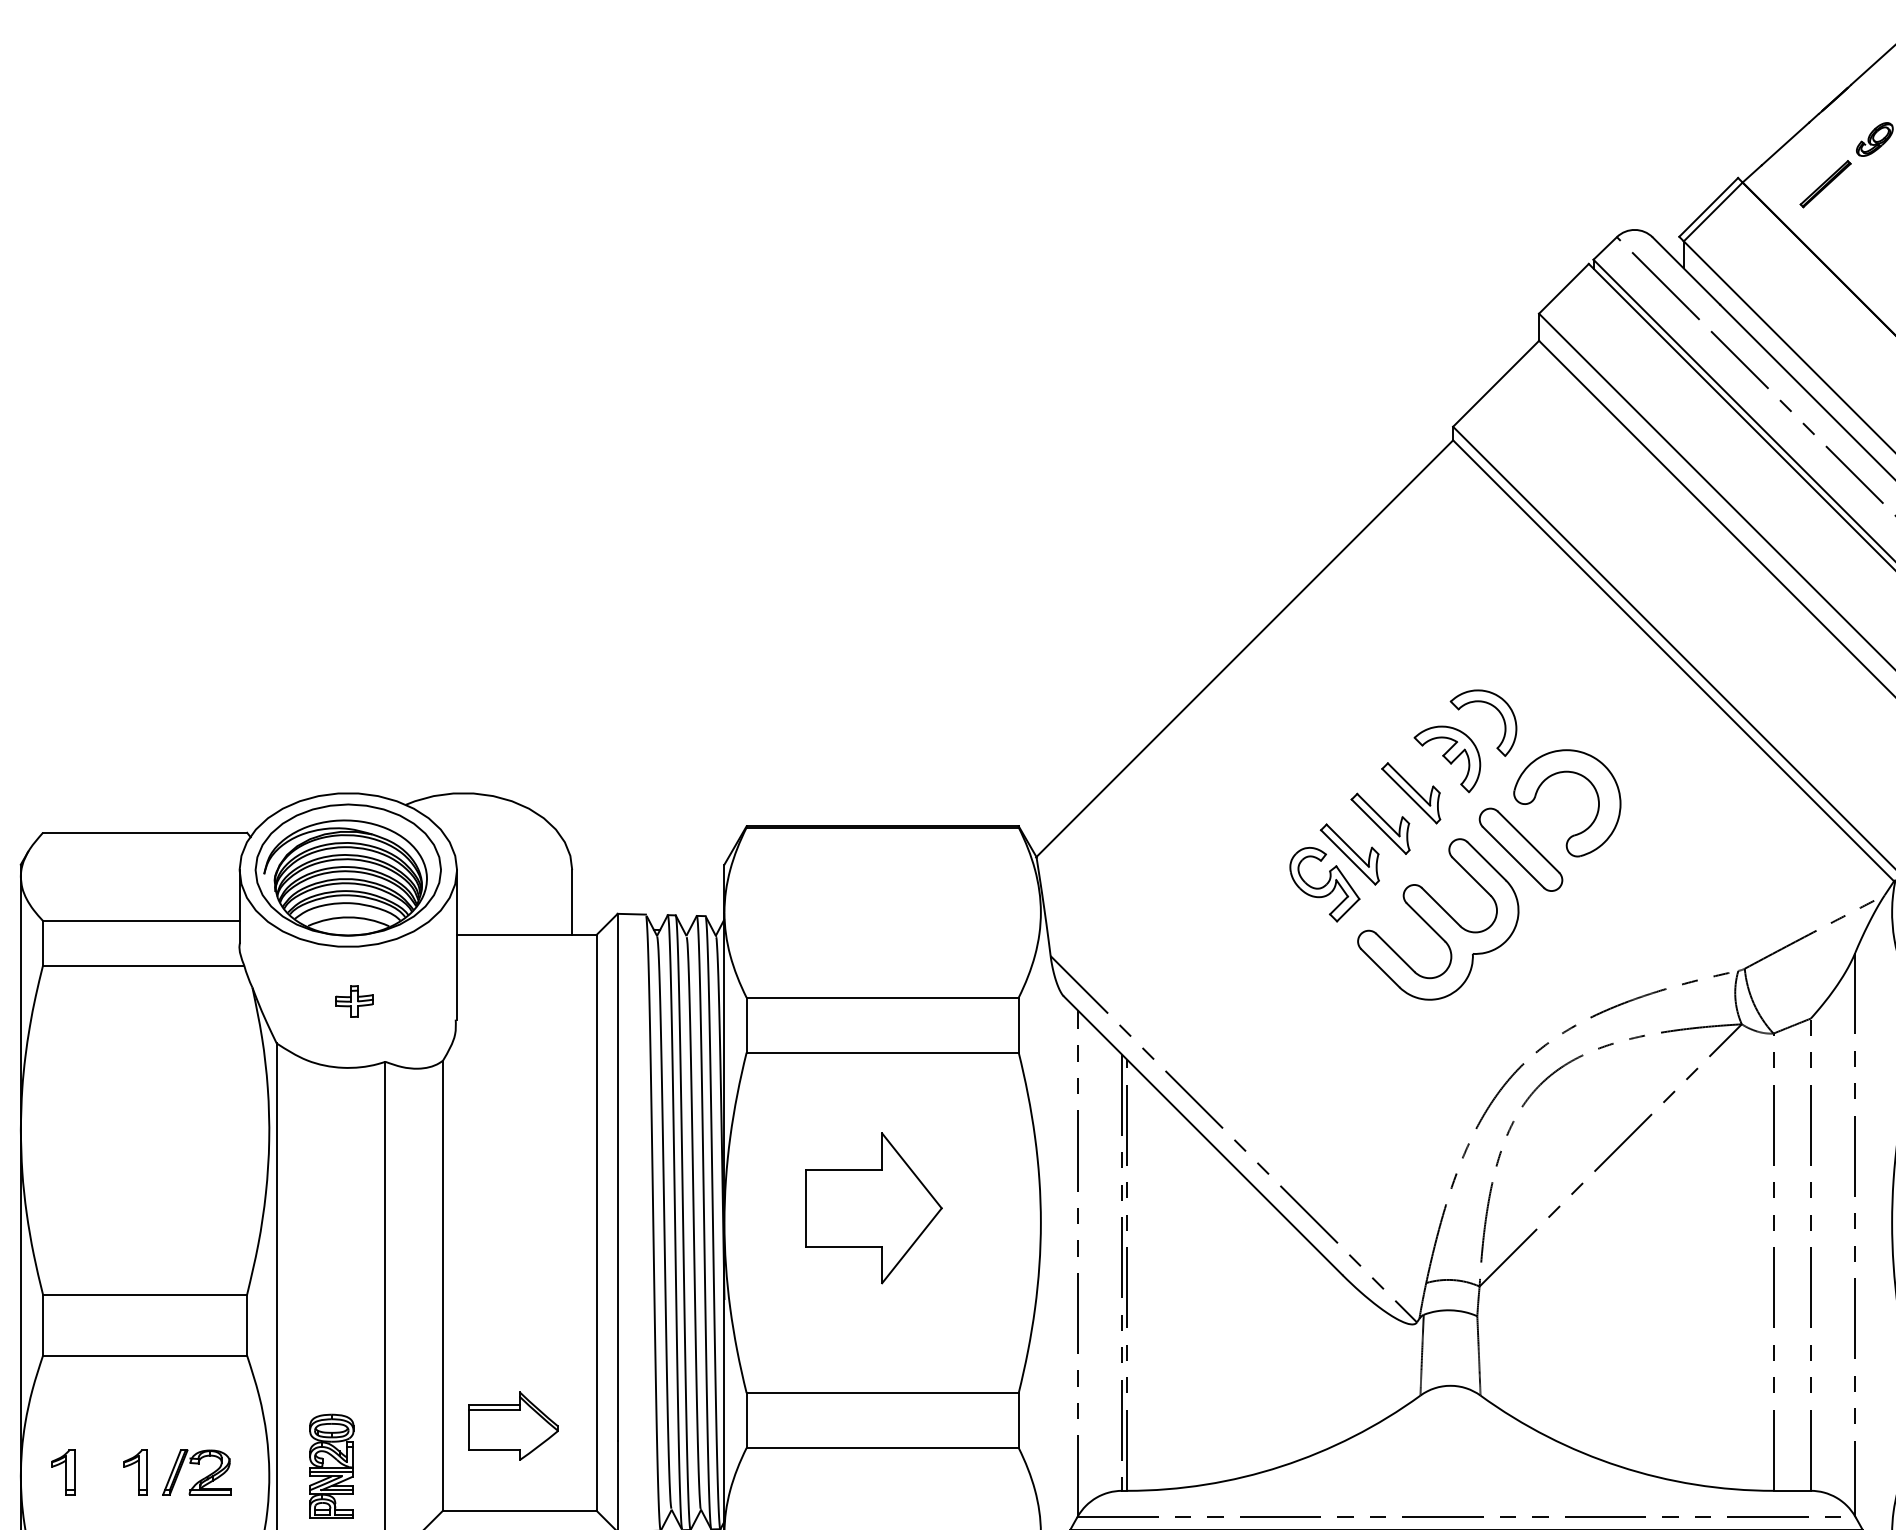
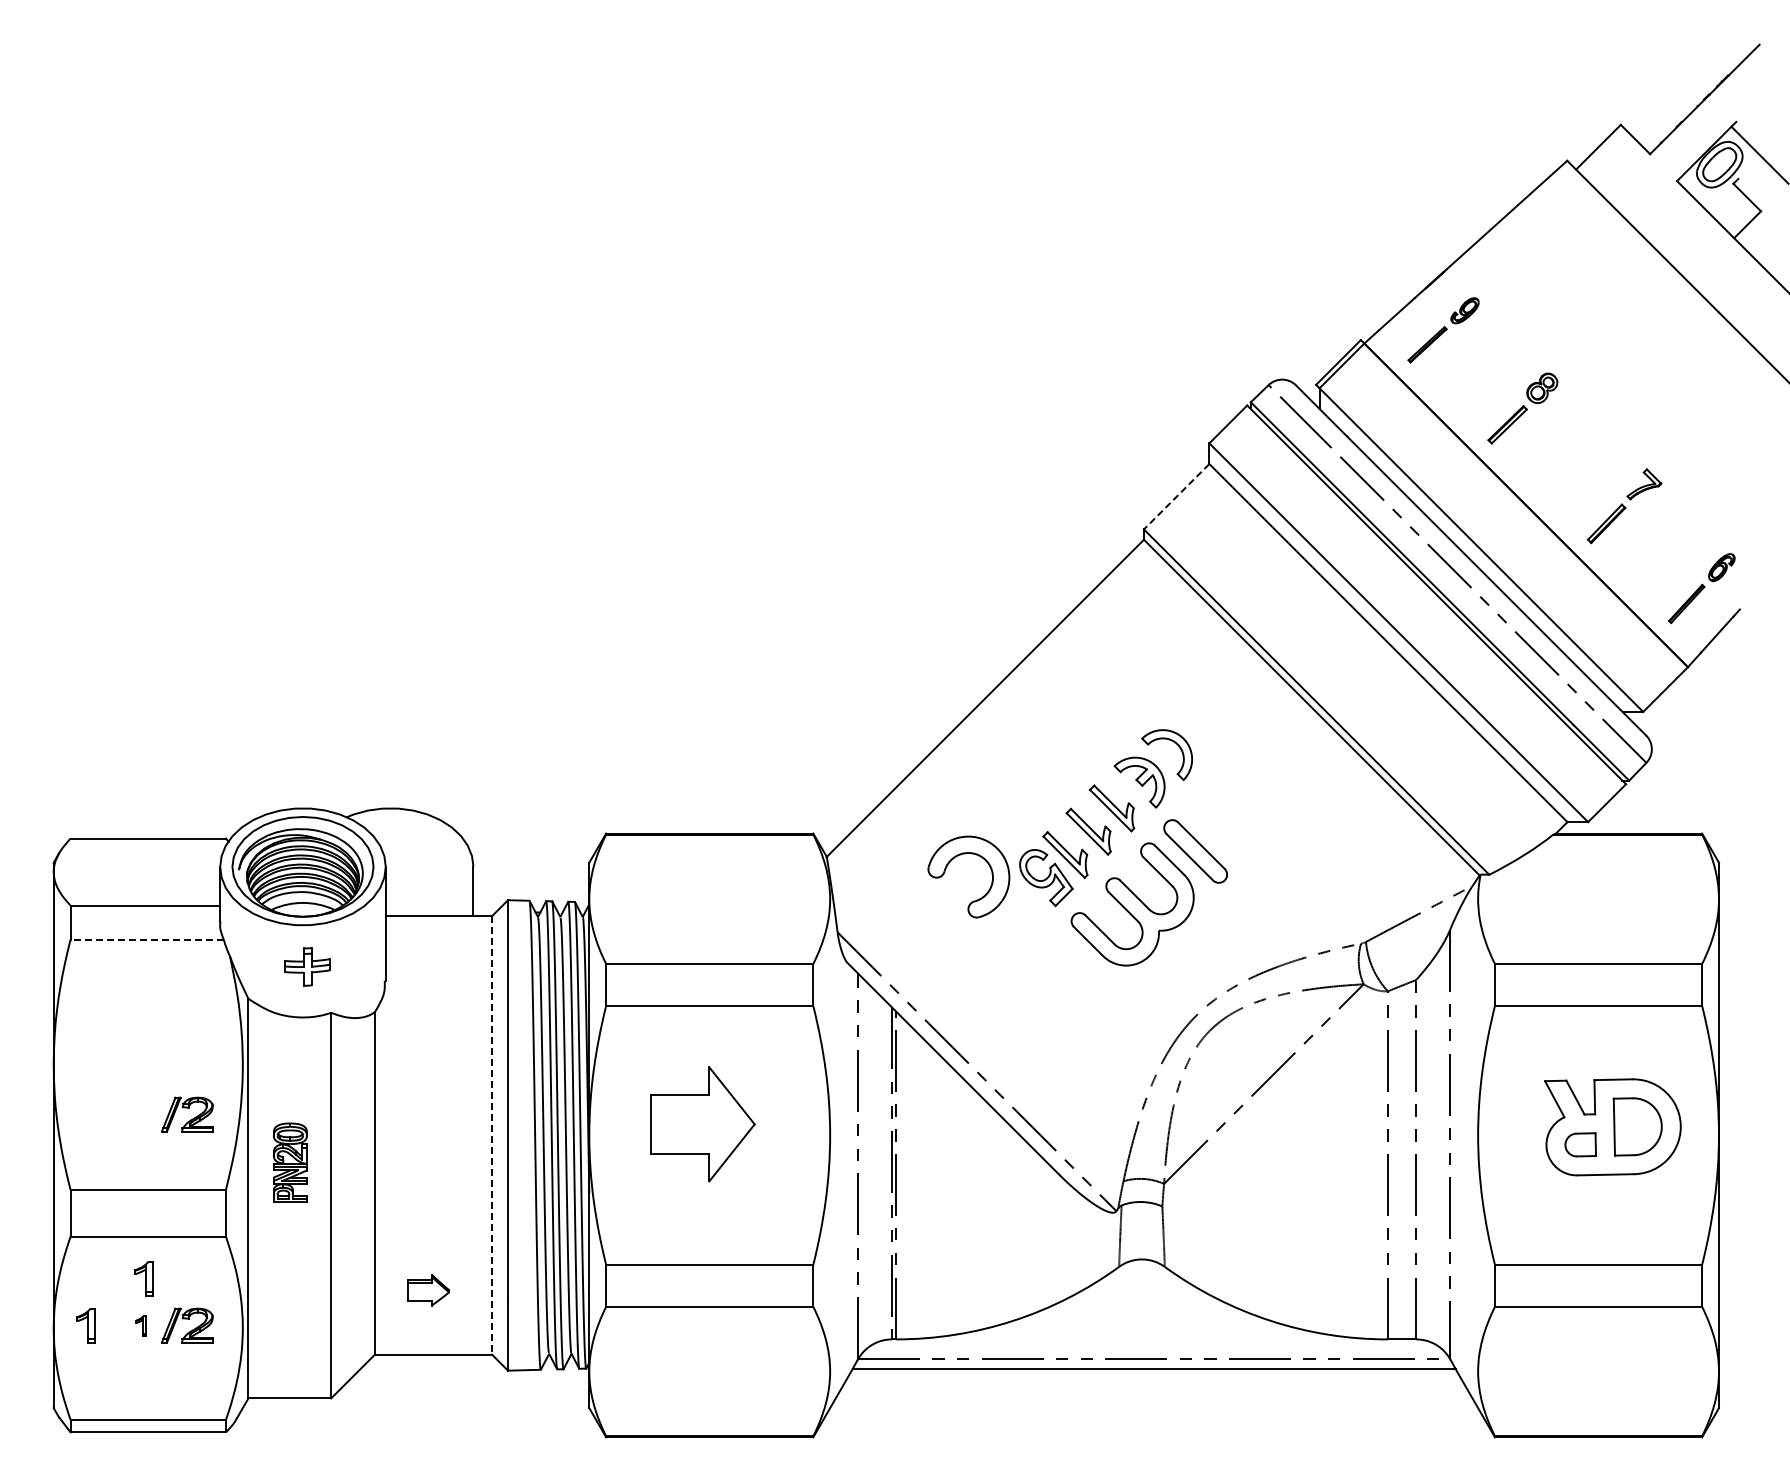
line: (1495, 384) -> (1176, 497), solid -> dashed
part: (1562, 773) -> (965, 854), moved
line: (144, 965) -> (147, 939), solid -> dashed
part: (354, 1000) -> (307, 966), size x1.6
part: (196, 1195) -> (187, 1114), added
line: (595, 1222) -> (491, 1135), solid -> dashed
part: (138, 1410) -> (143, 1278), added
part: (513, 1425) -> (428, 1289), size x0.6
part: (331, 1465) -> (290, 1162), moved
part: (136, 1472) -> (141, 1325), size x0.6

